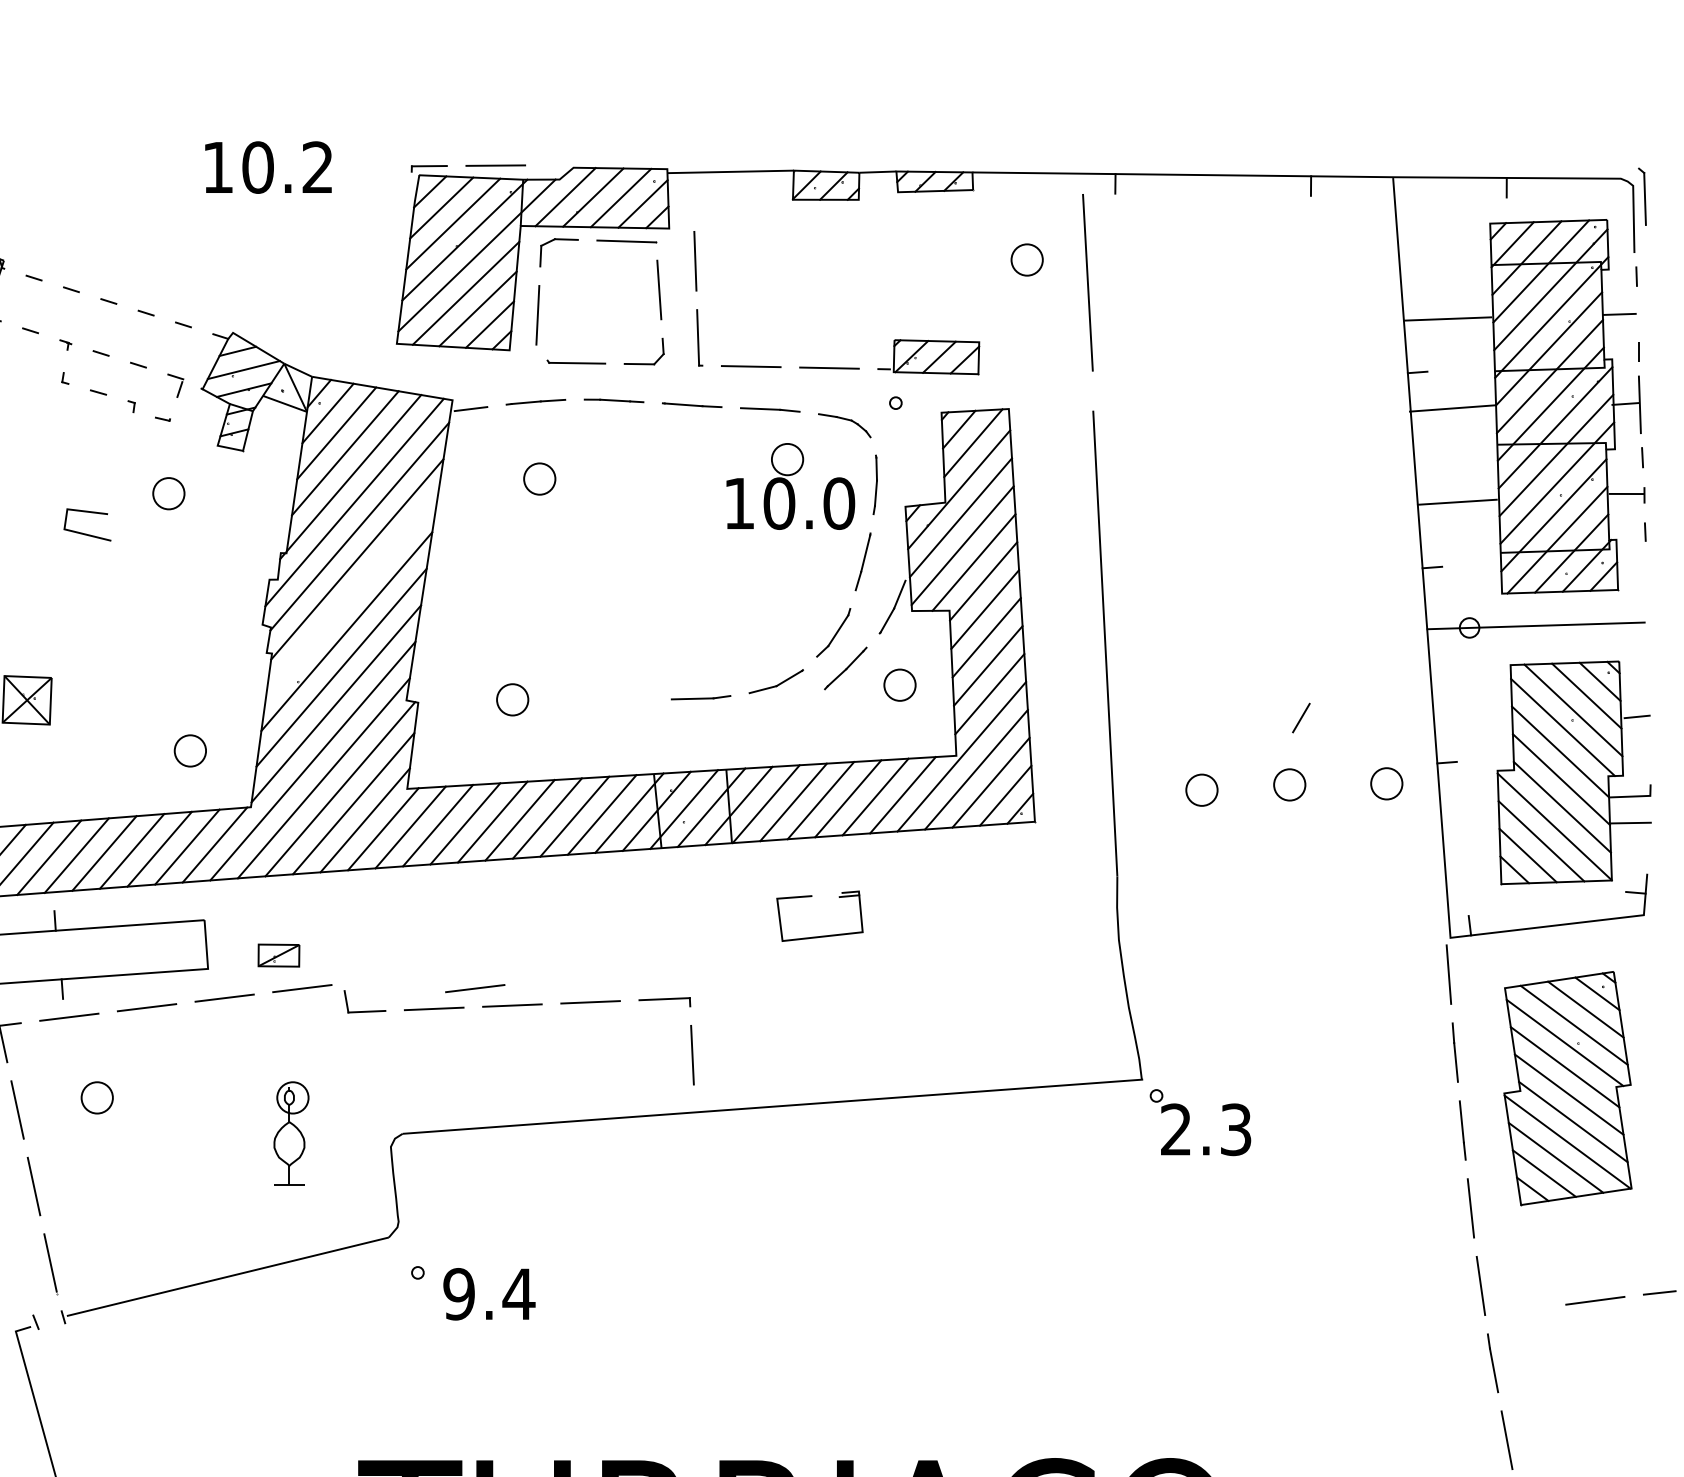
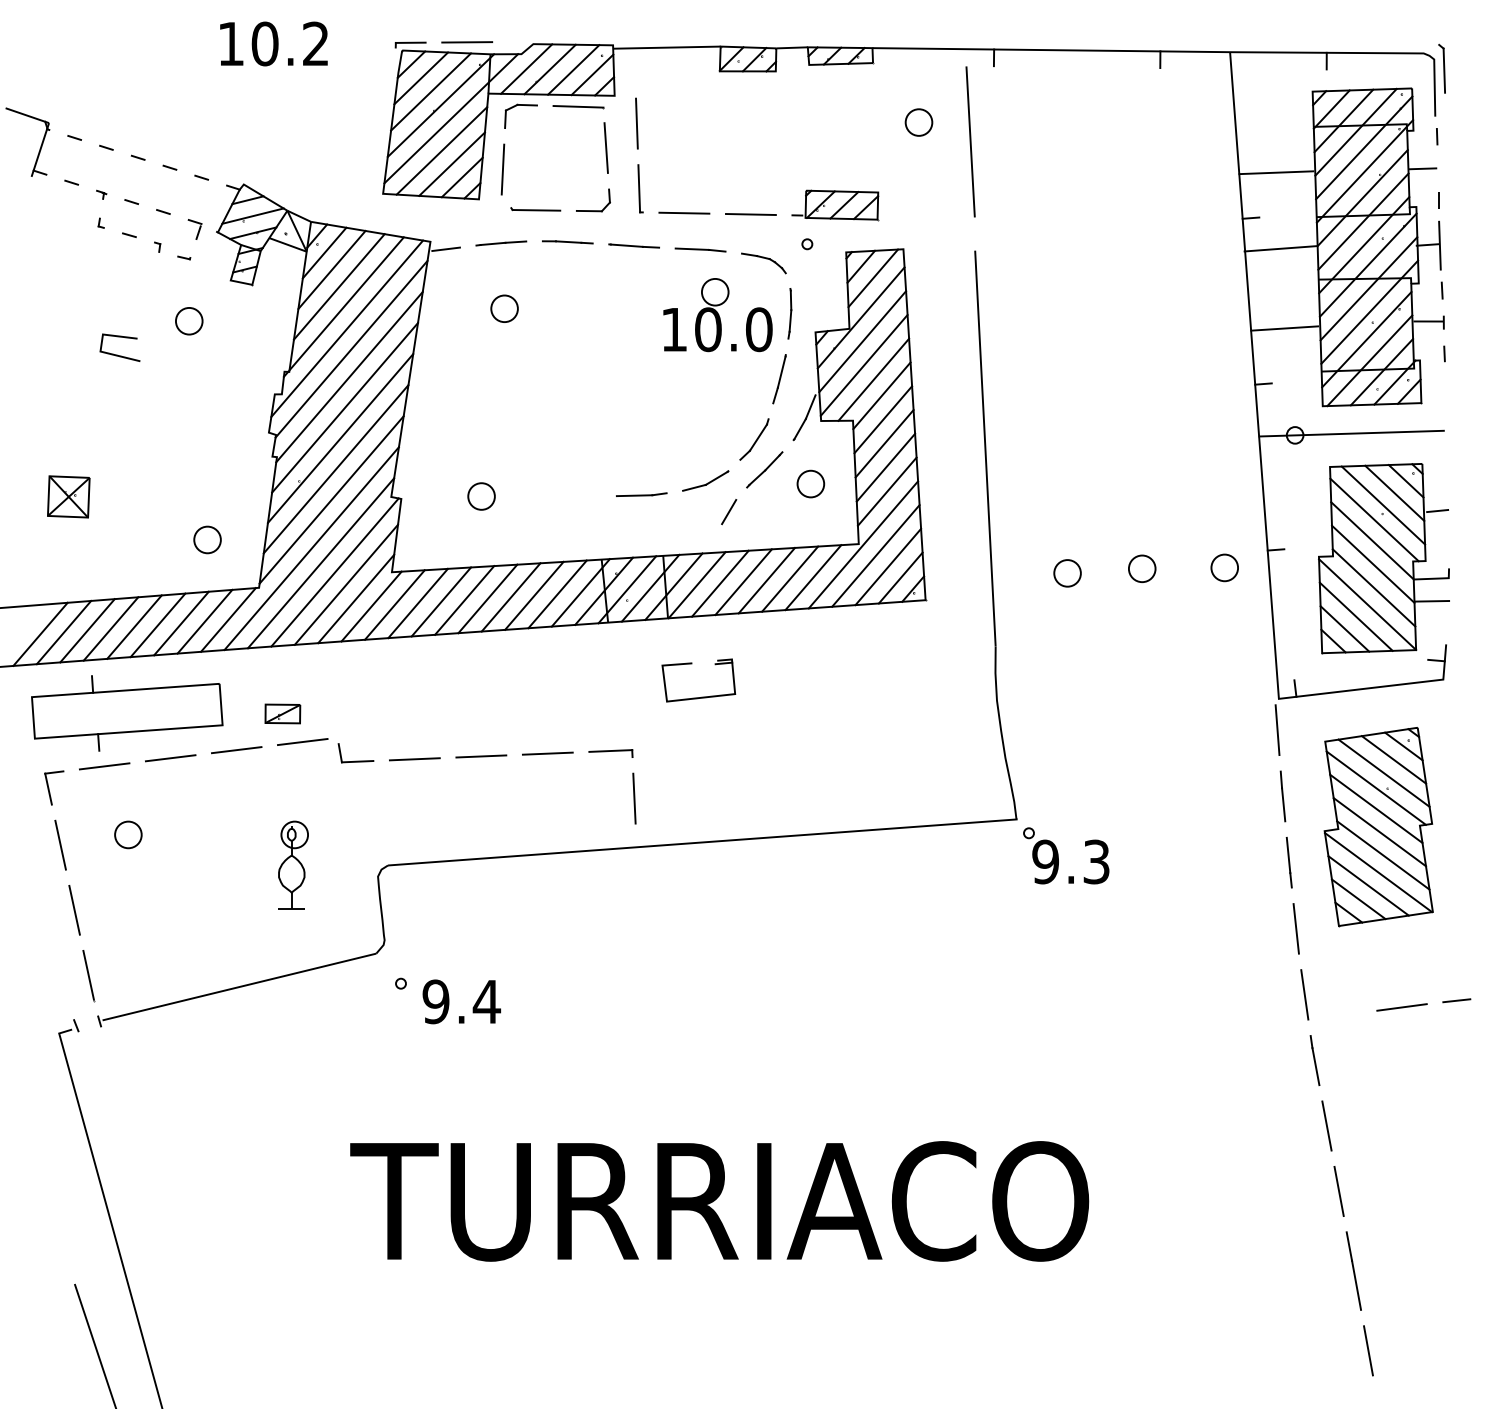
line: (352, 595) -> (345, 407), added
line: (1301, 718) -> (729, 512), moved
part: (823, 935) -> (701, 696), moved
line: (474, 987) -> (449, 741), removed
text: (1175, 1129) -> (1045, 861), 2.3 -> 9.3

